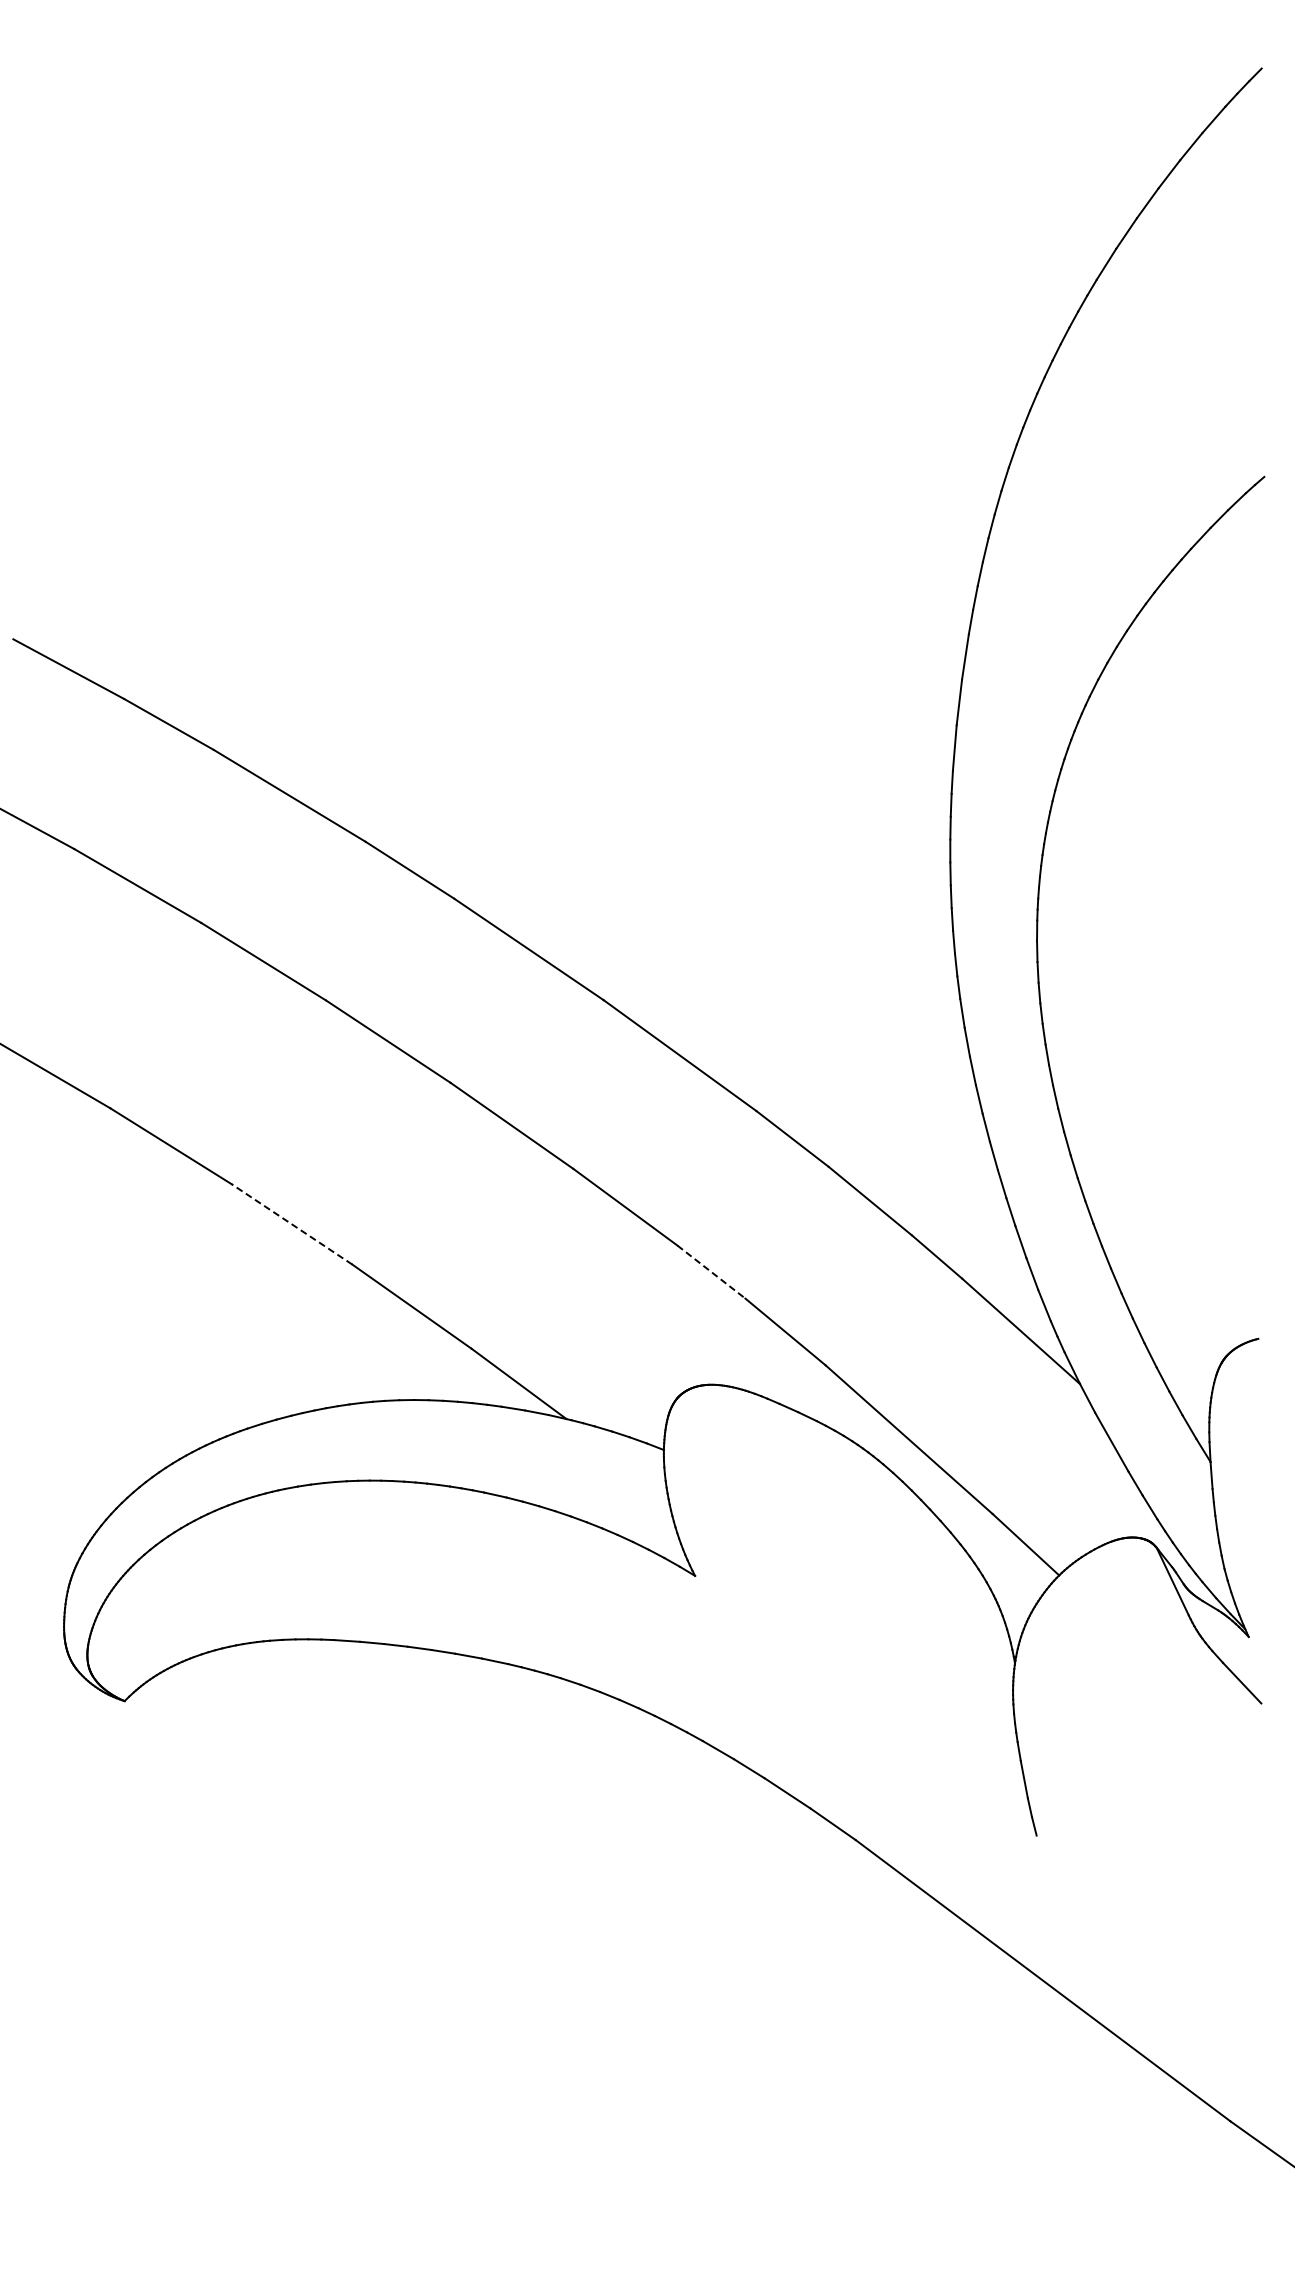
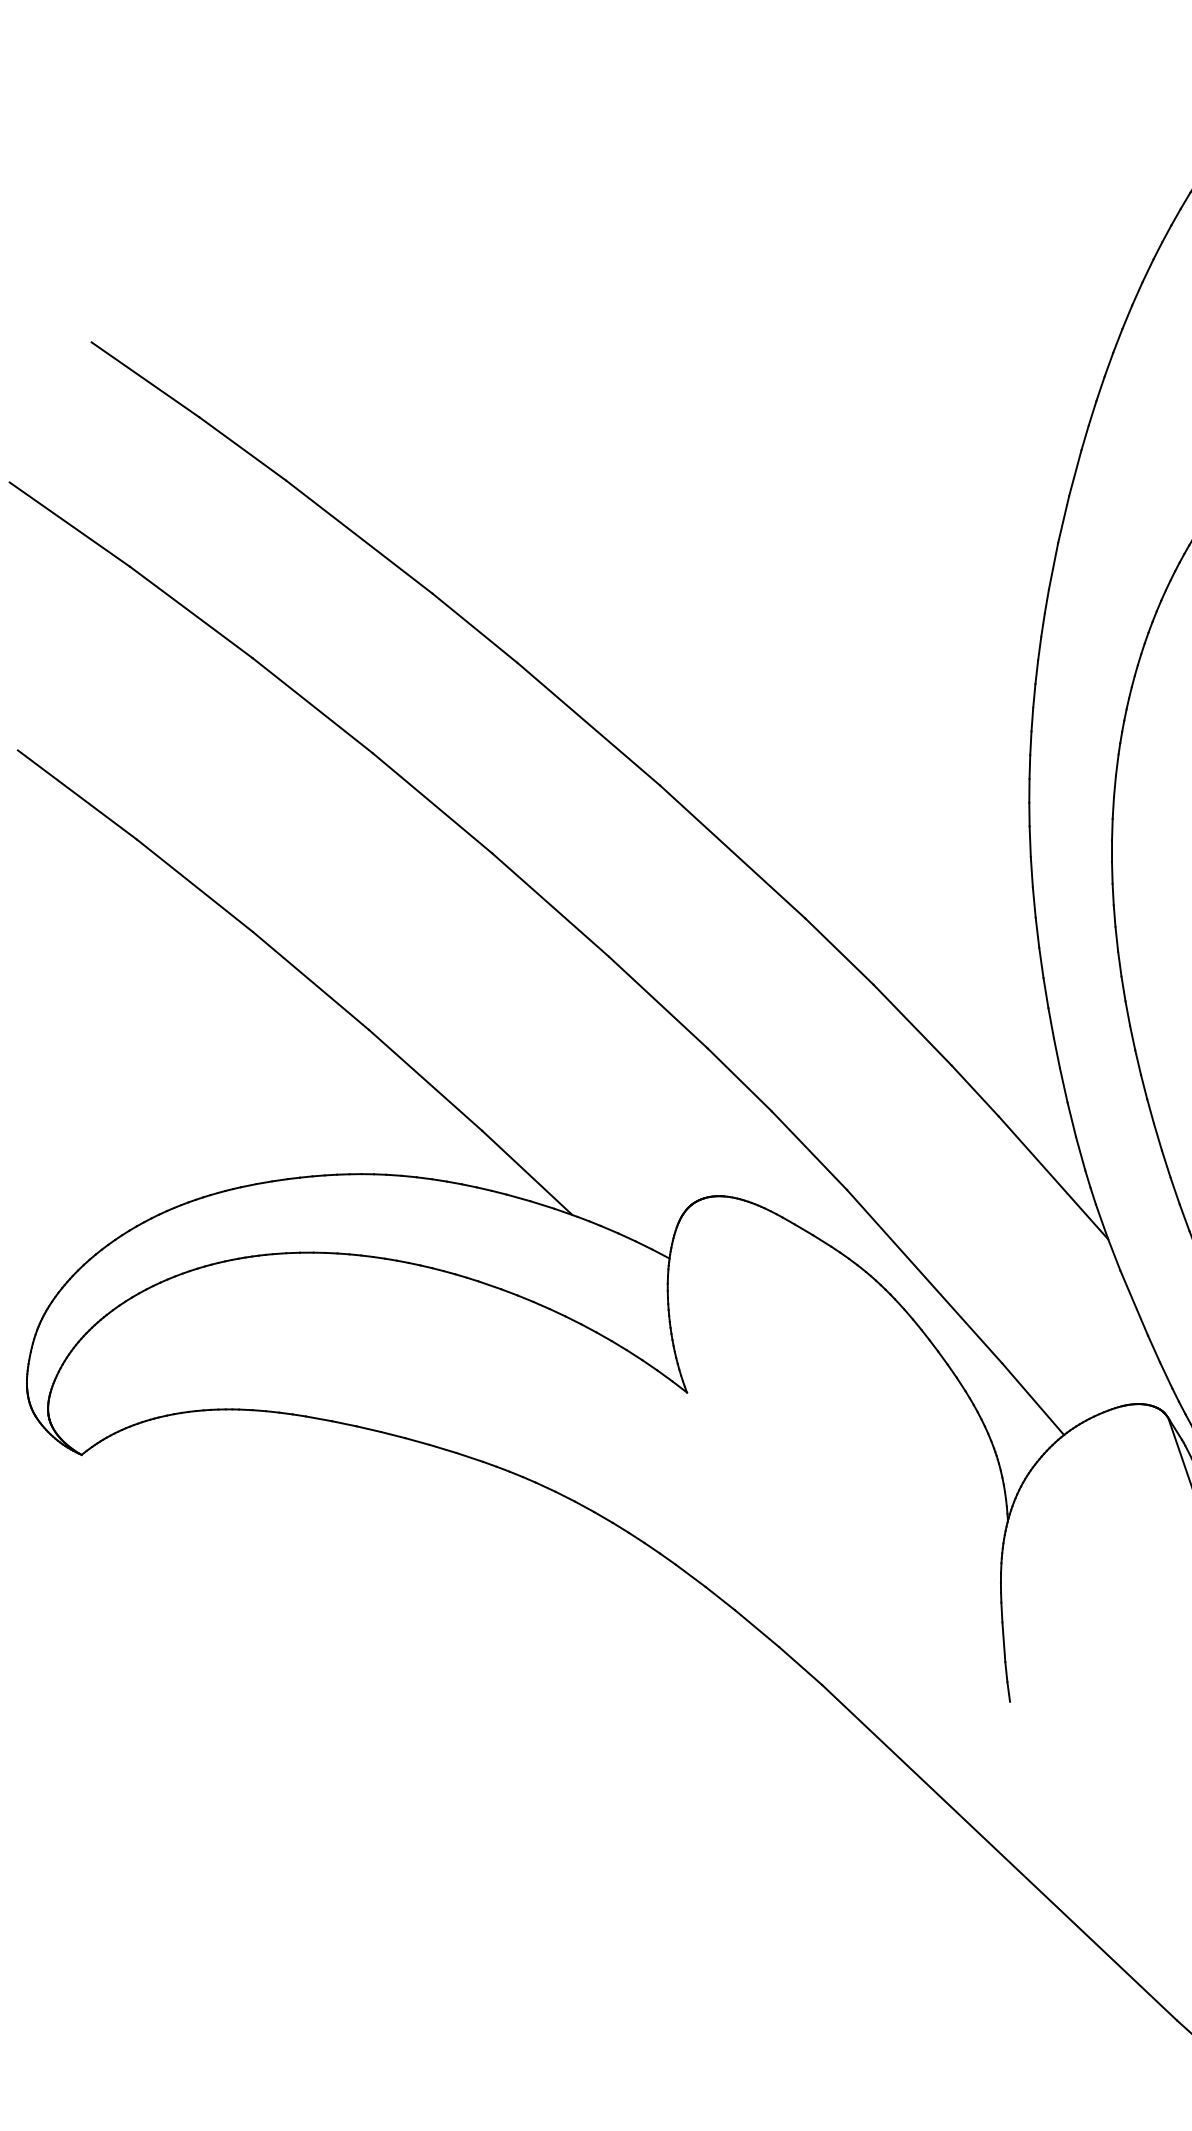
line: (291, 1224) -> (310, 981), dashed -> solid
line: (711, 1272) -> (739, 1080), dashed -> solid

